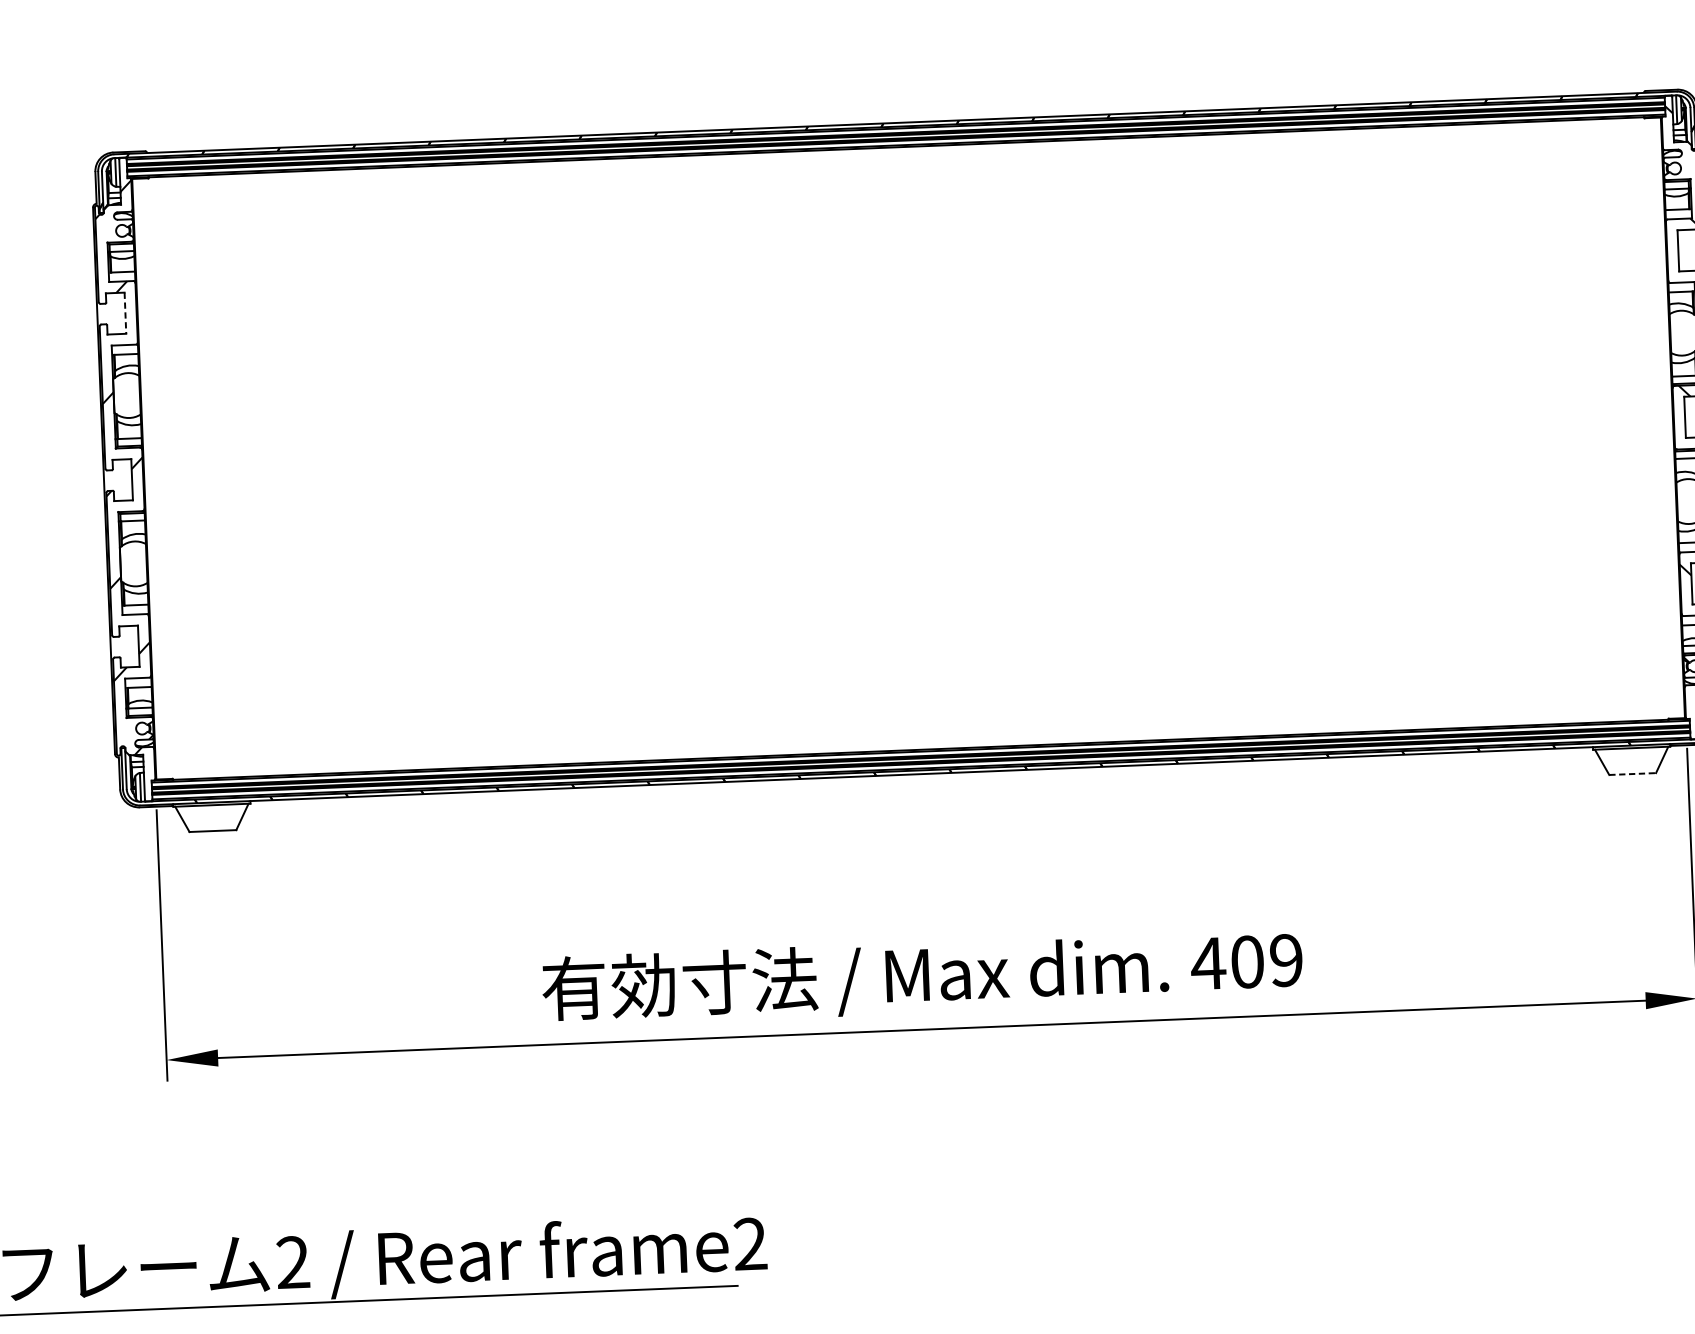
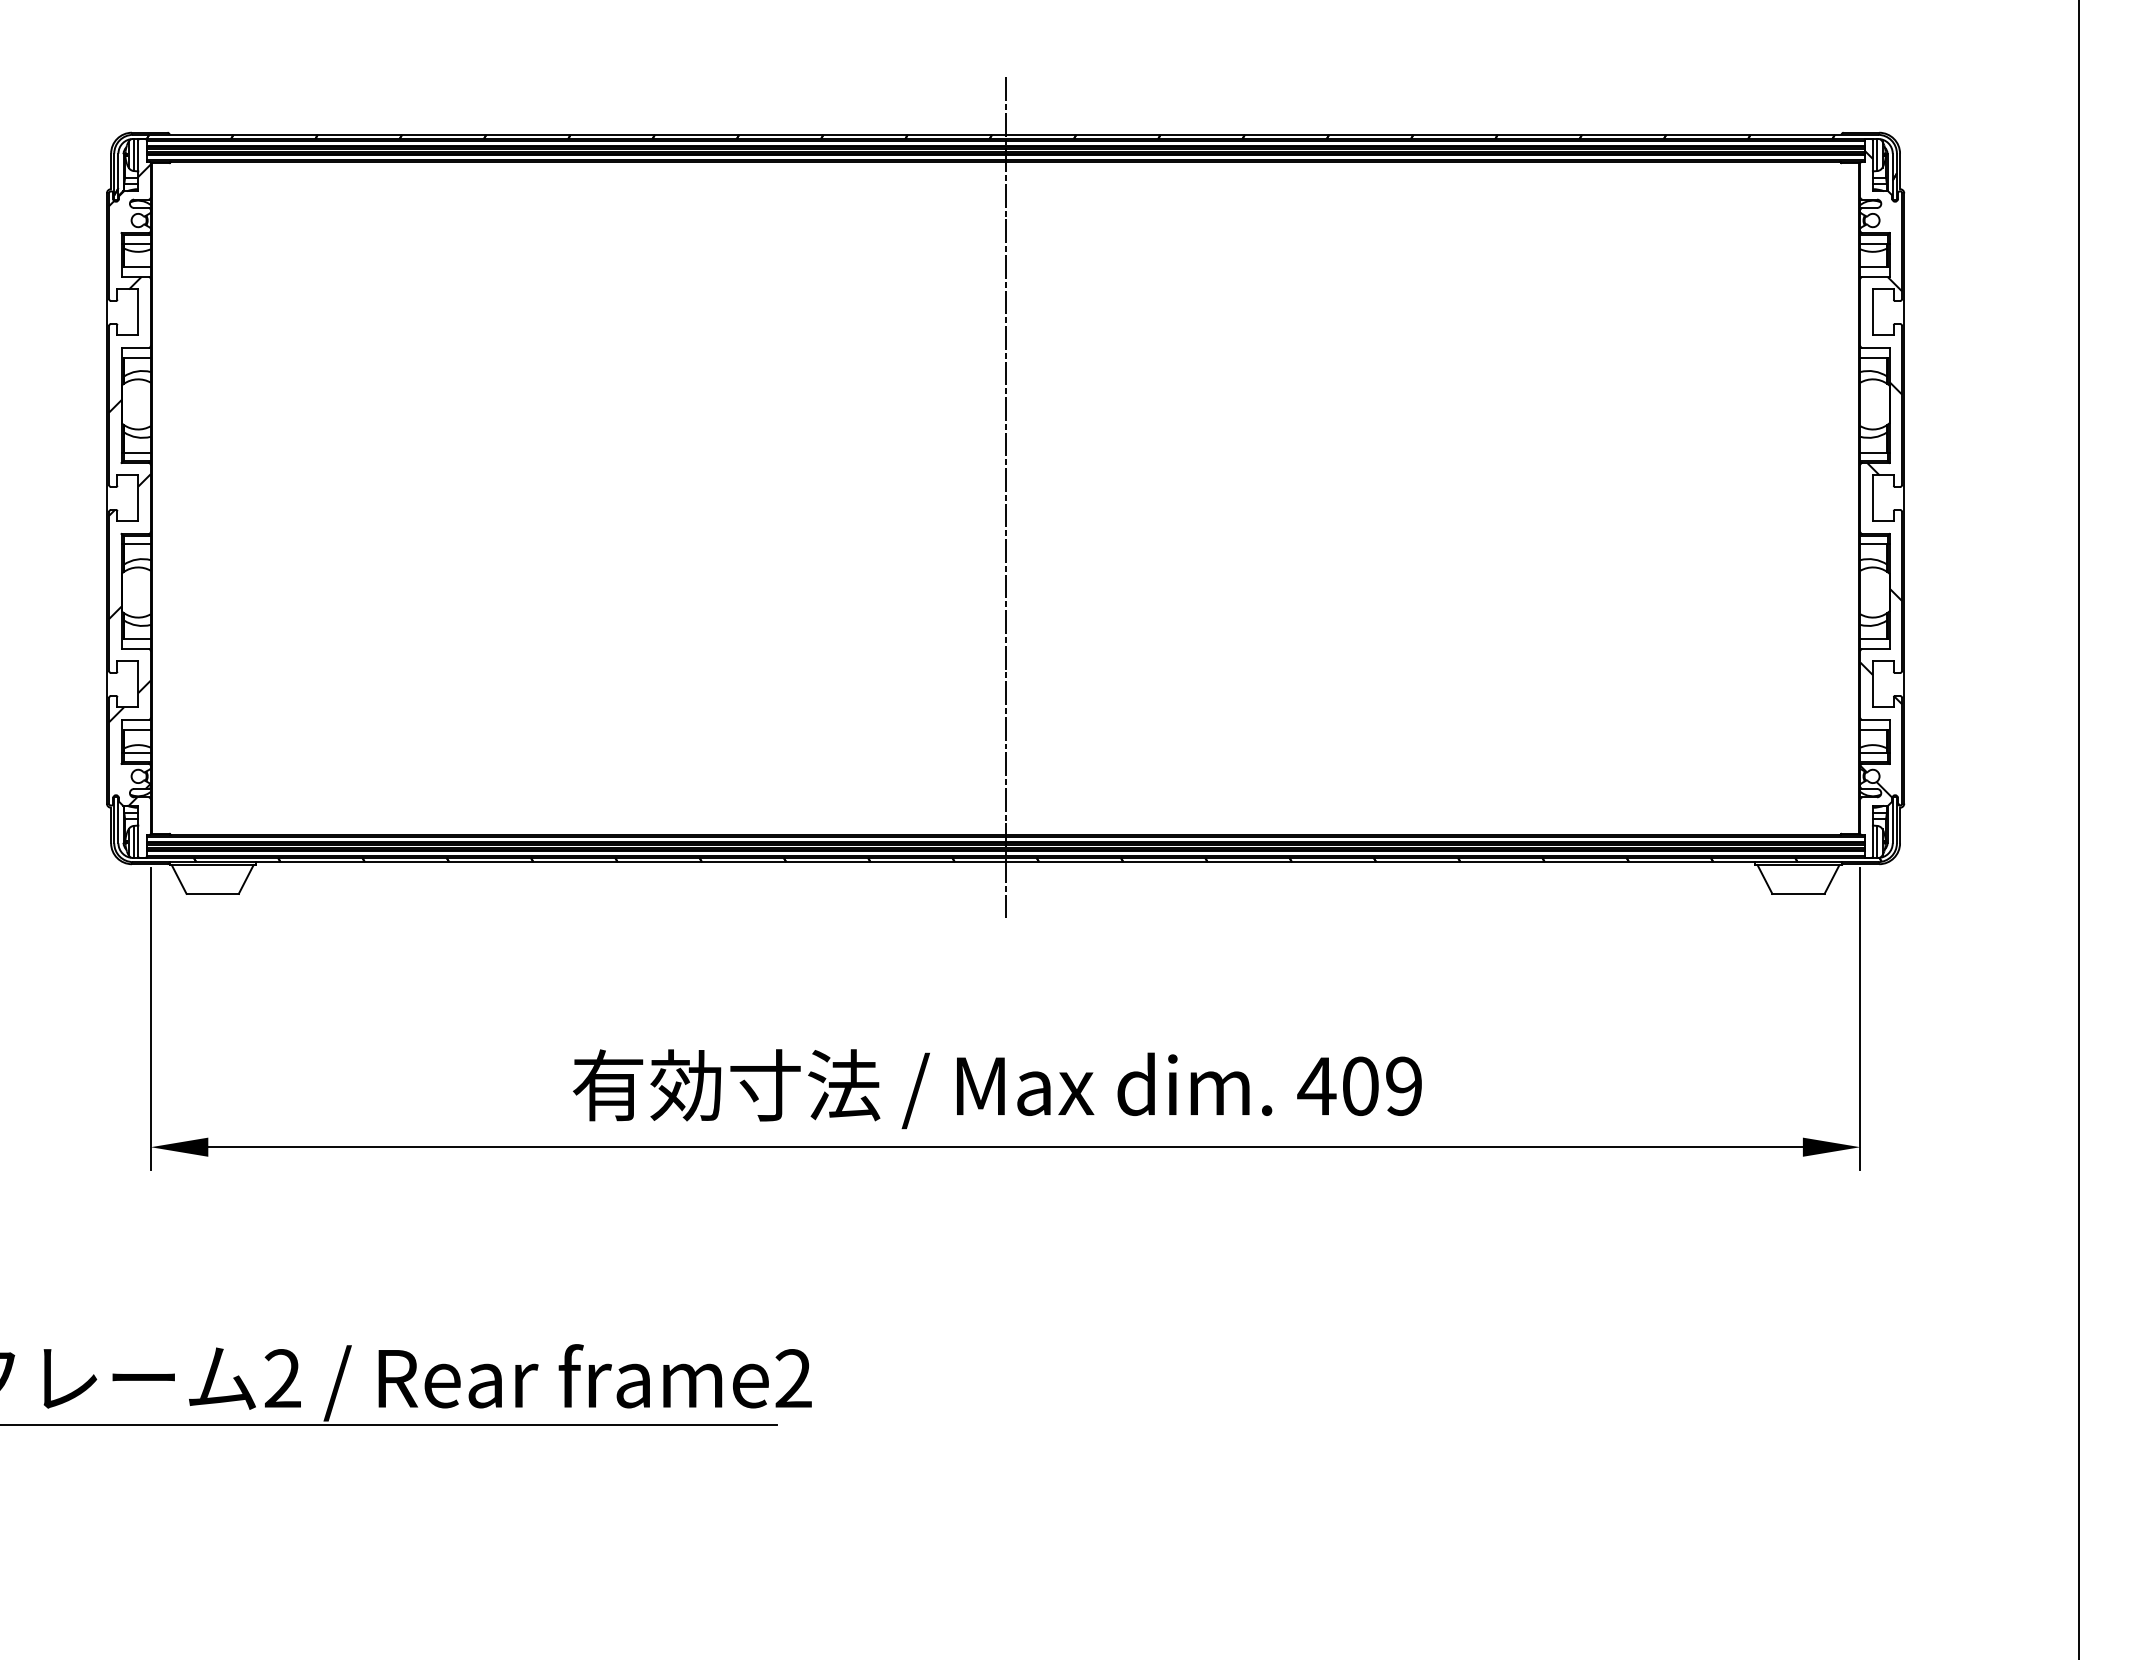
line: (125, 313) -> (138, 312), dashed -> solid
line: (908, 448) -> (1005, 498), added
line: (1632, 773) -> (1798, 893), dashed -> solid

